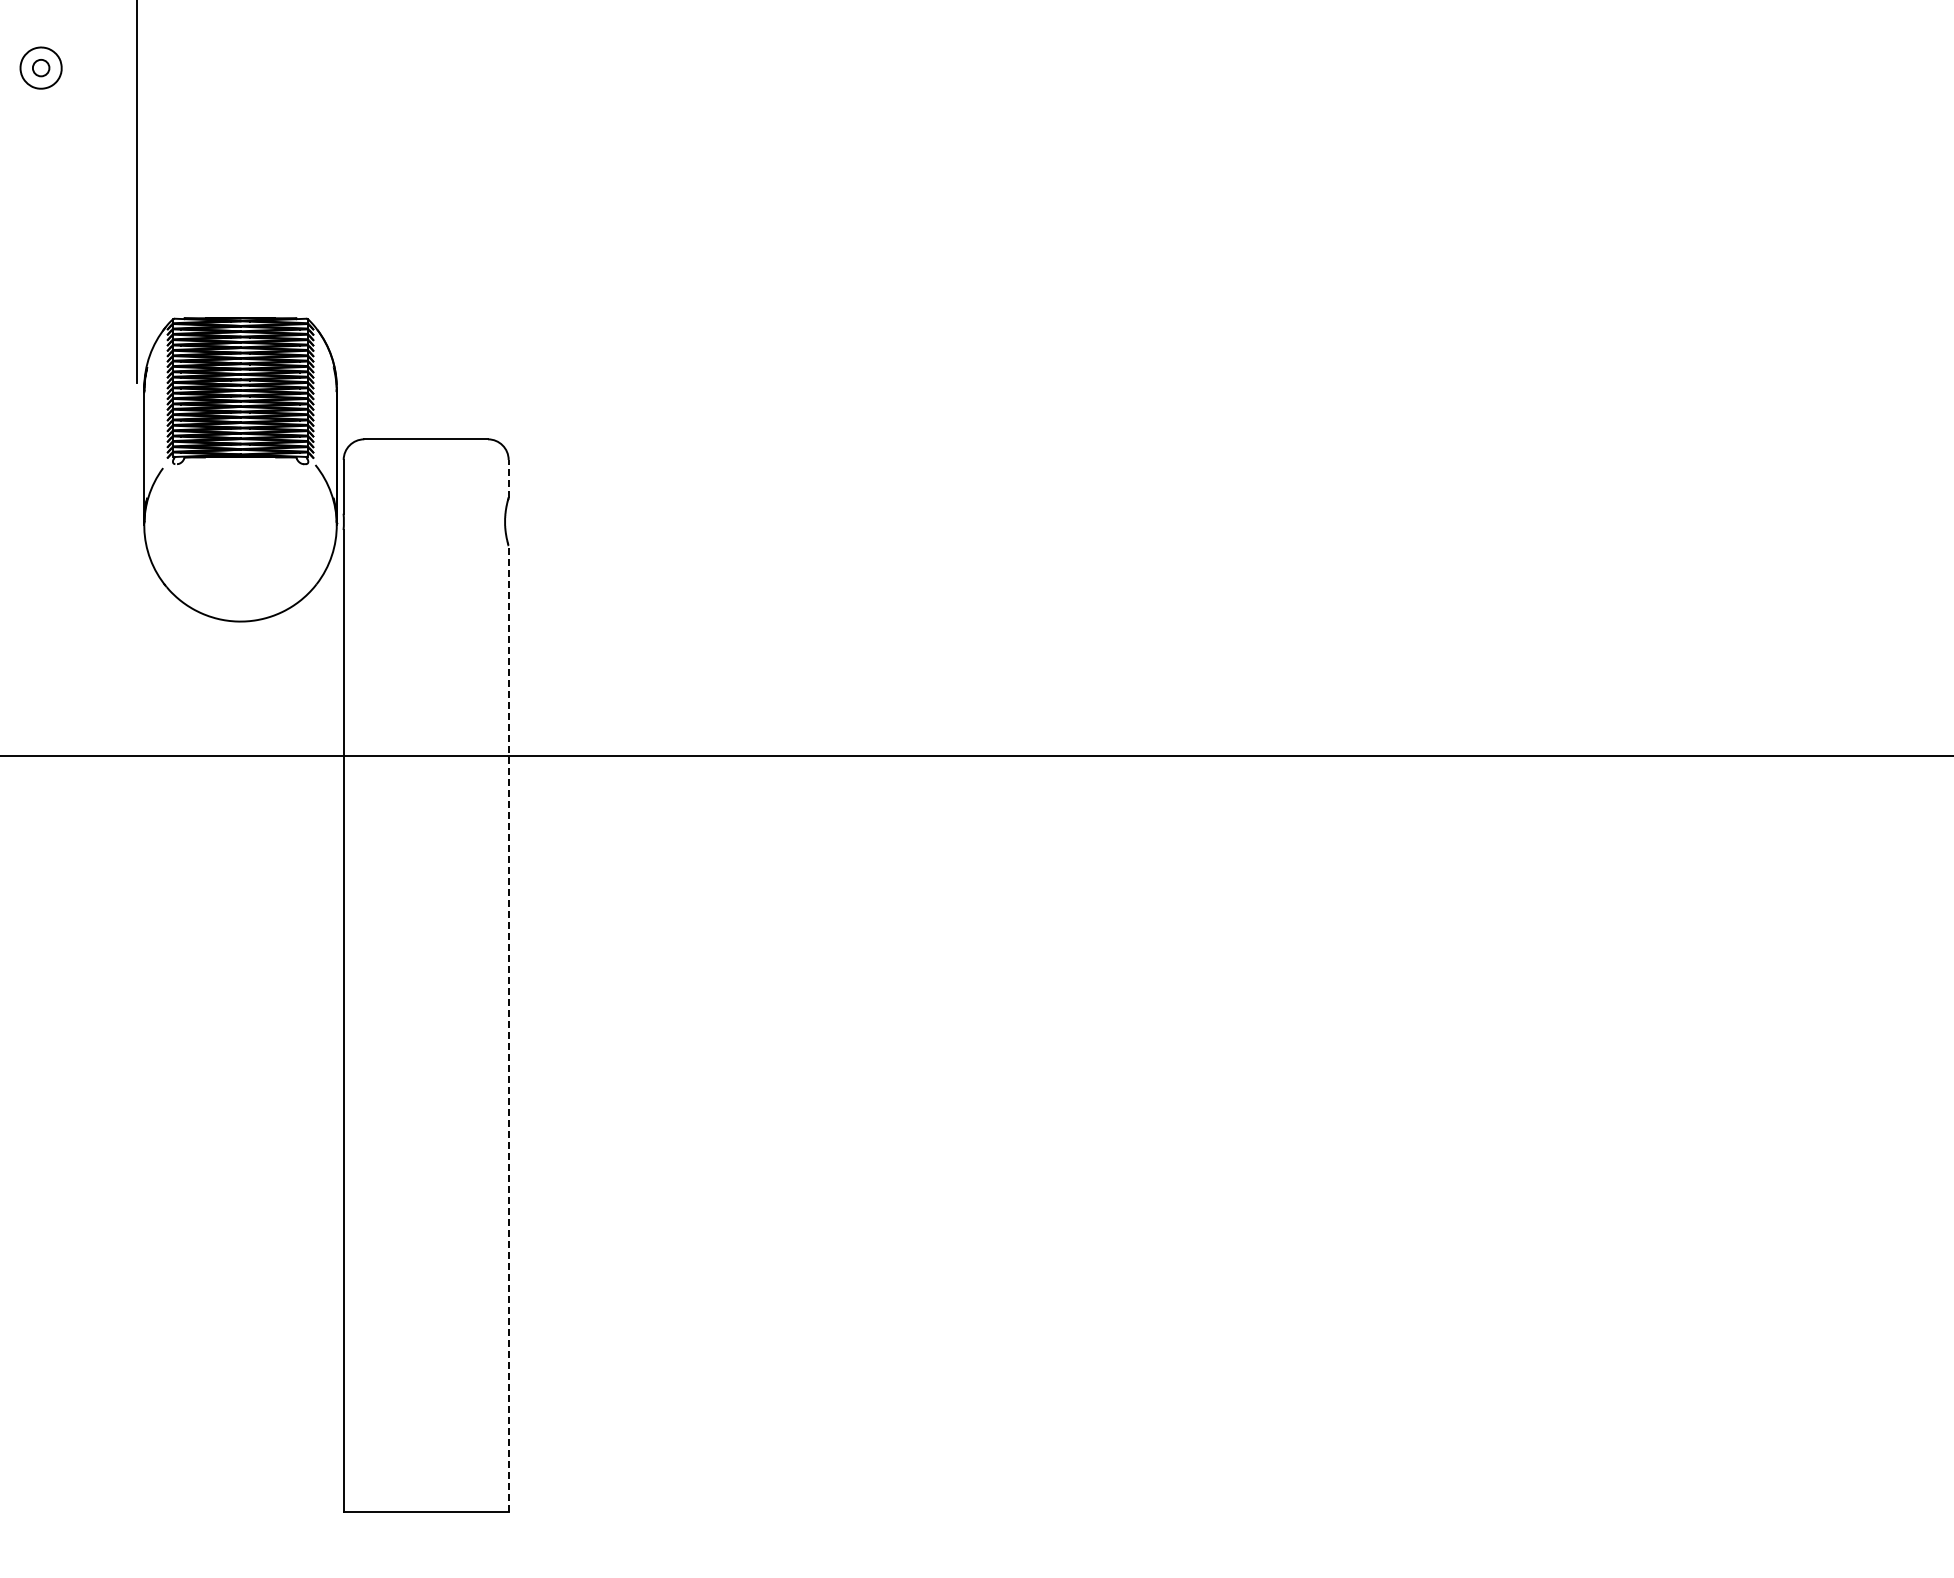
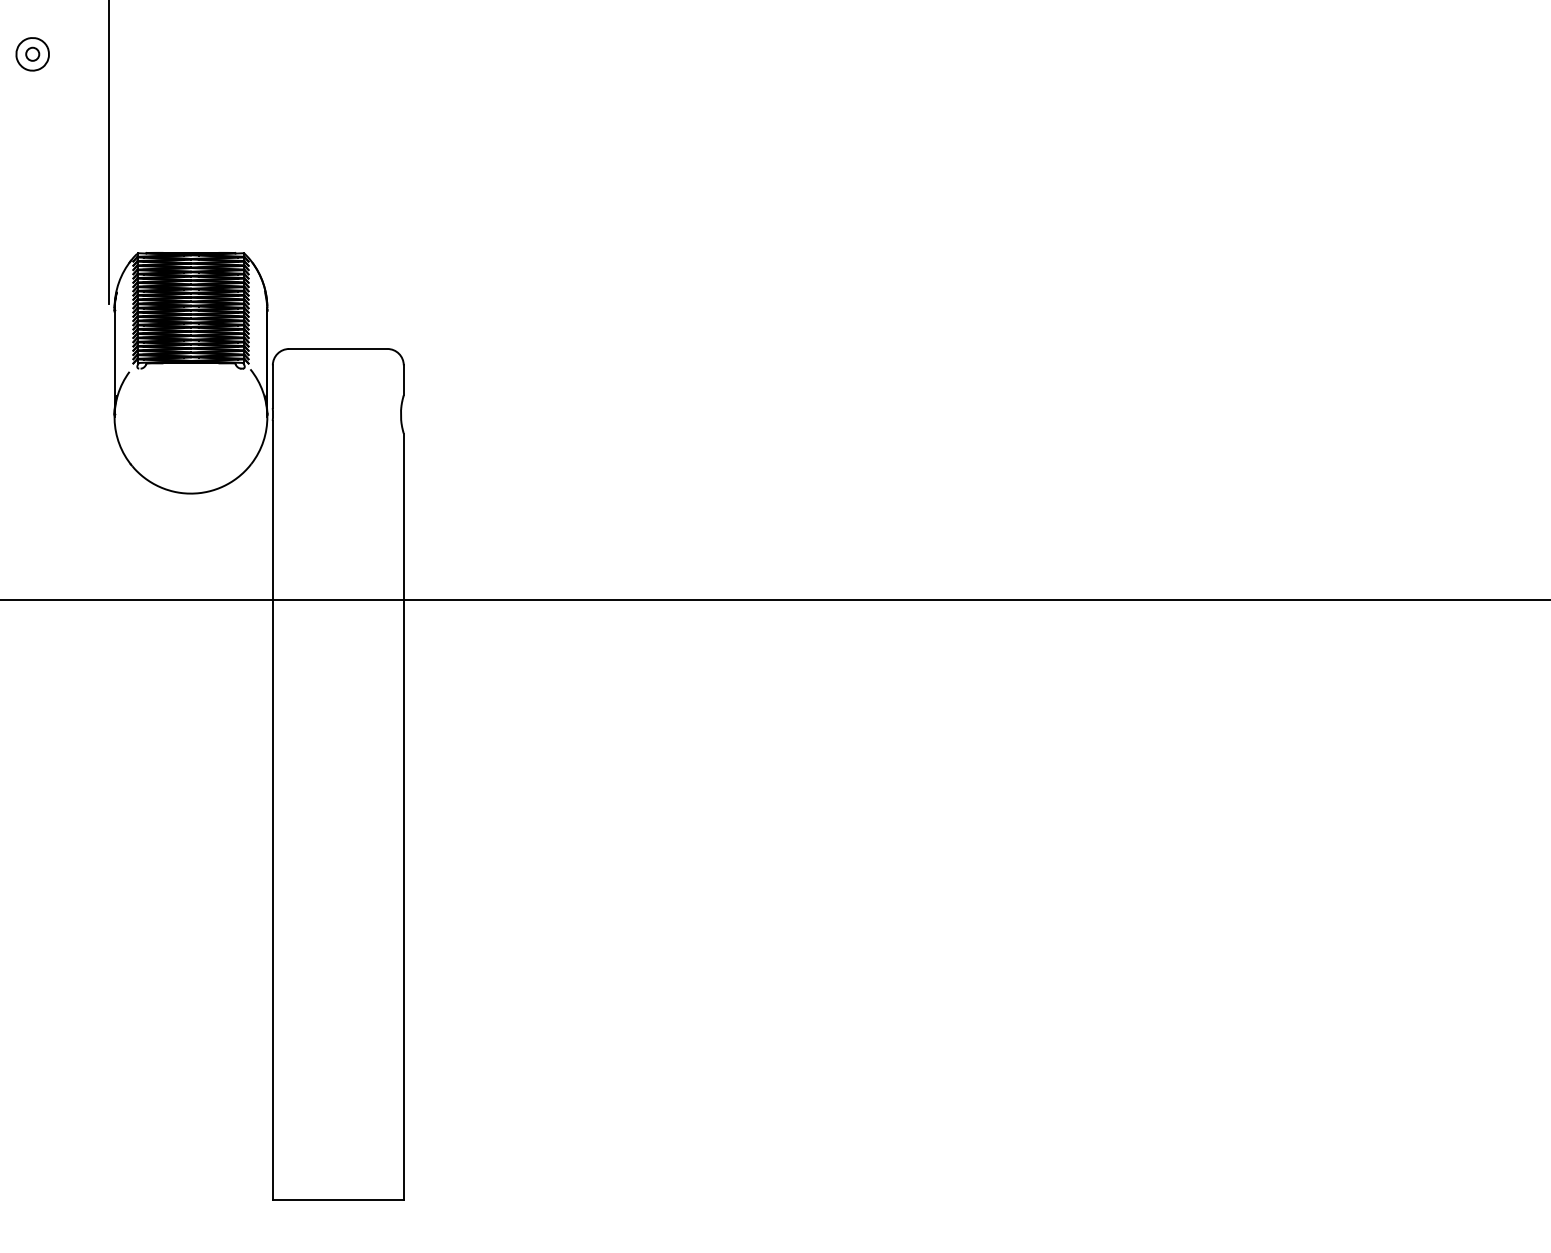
line: (508, 478) -> (403, 380), dashed -> solid
line: (508, 1028) -> (403, 816), dashed -> solid

